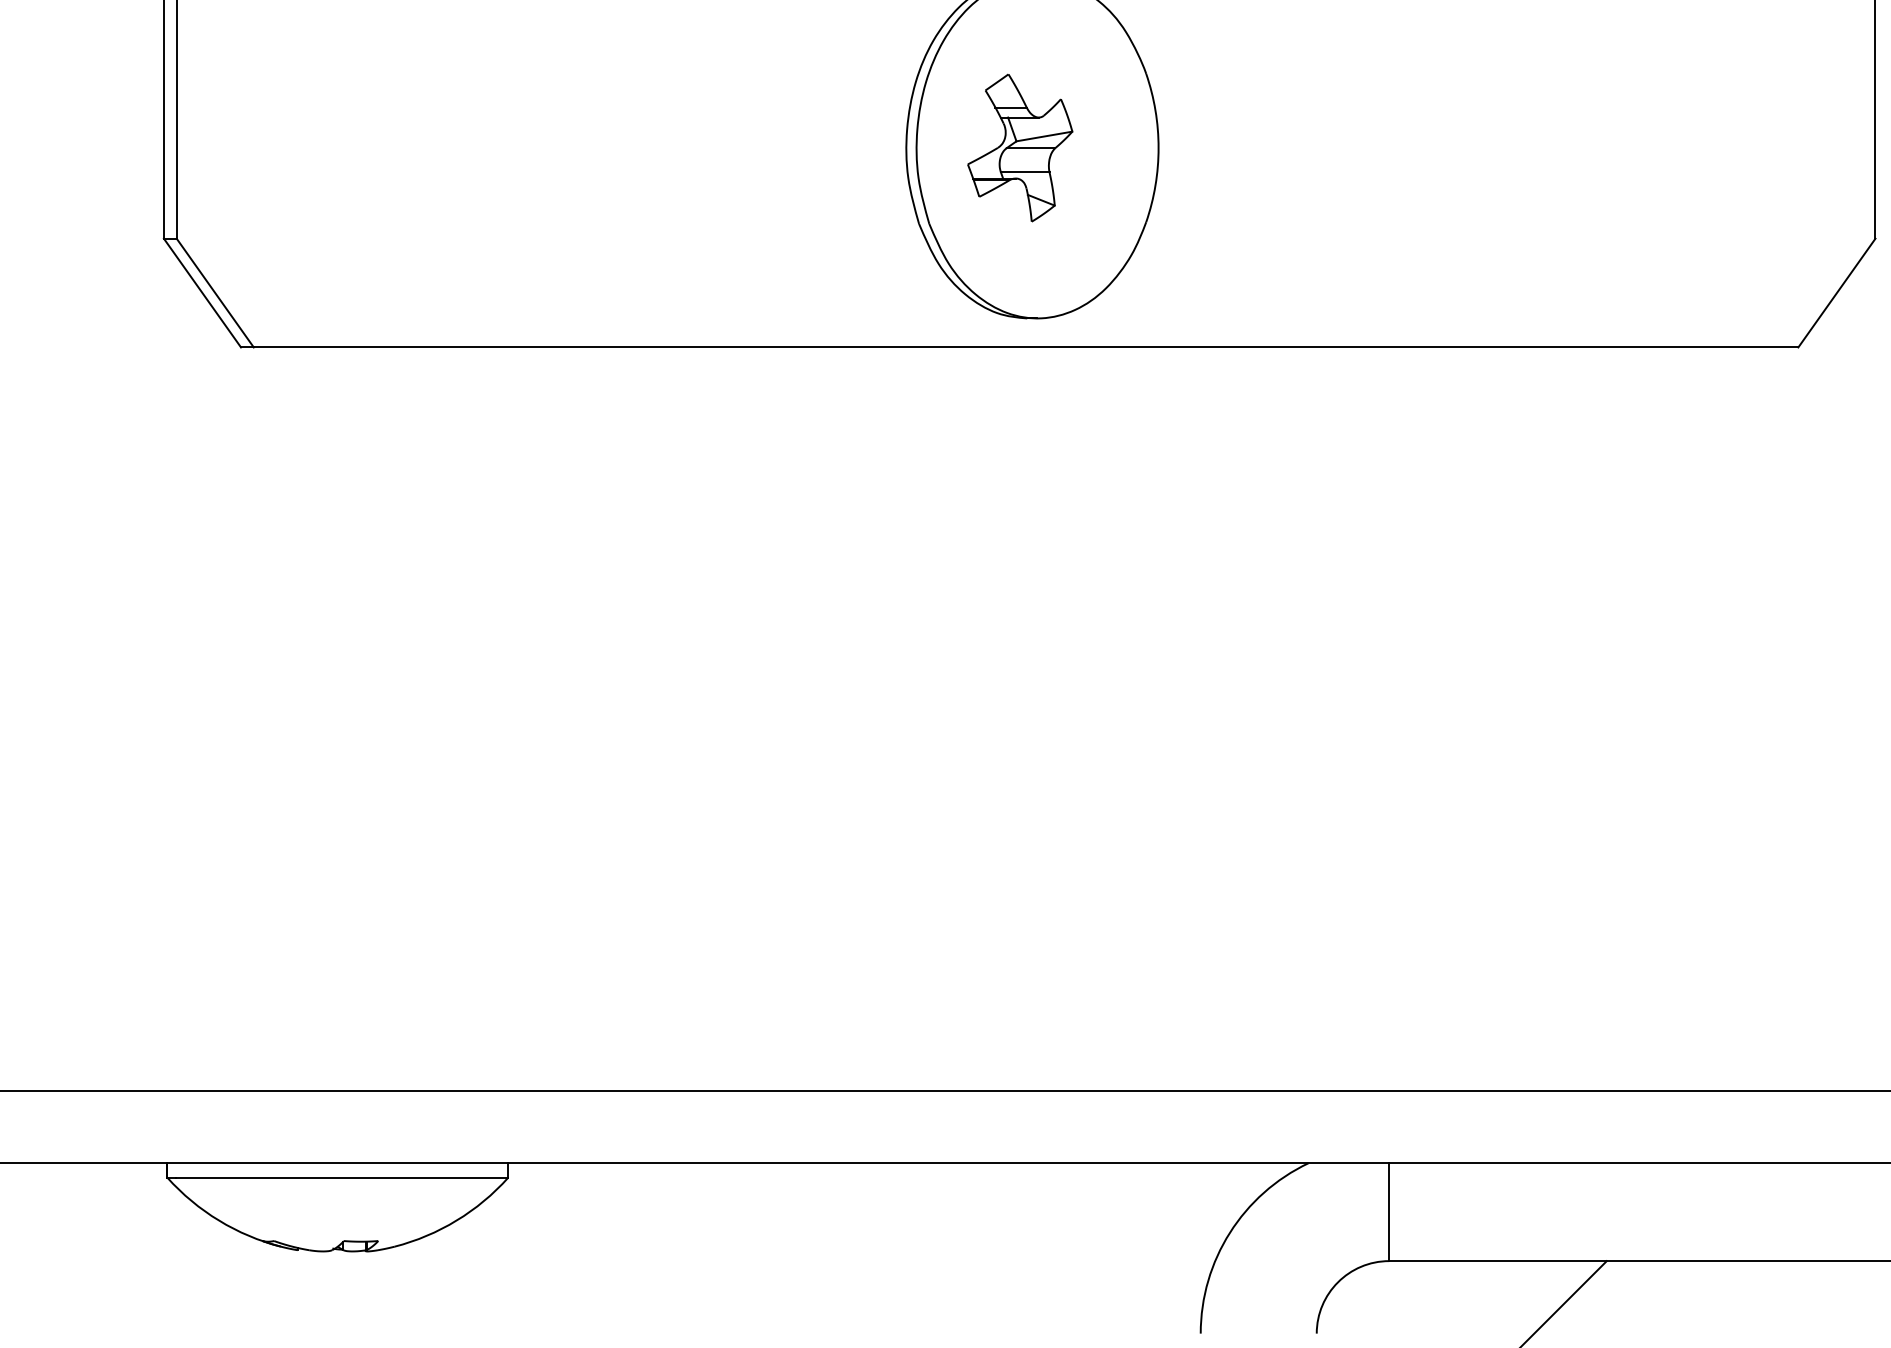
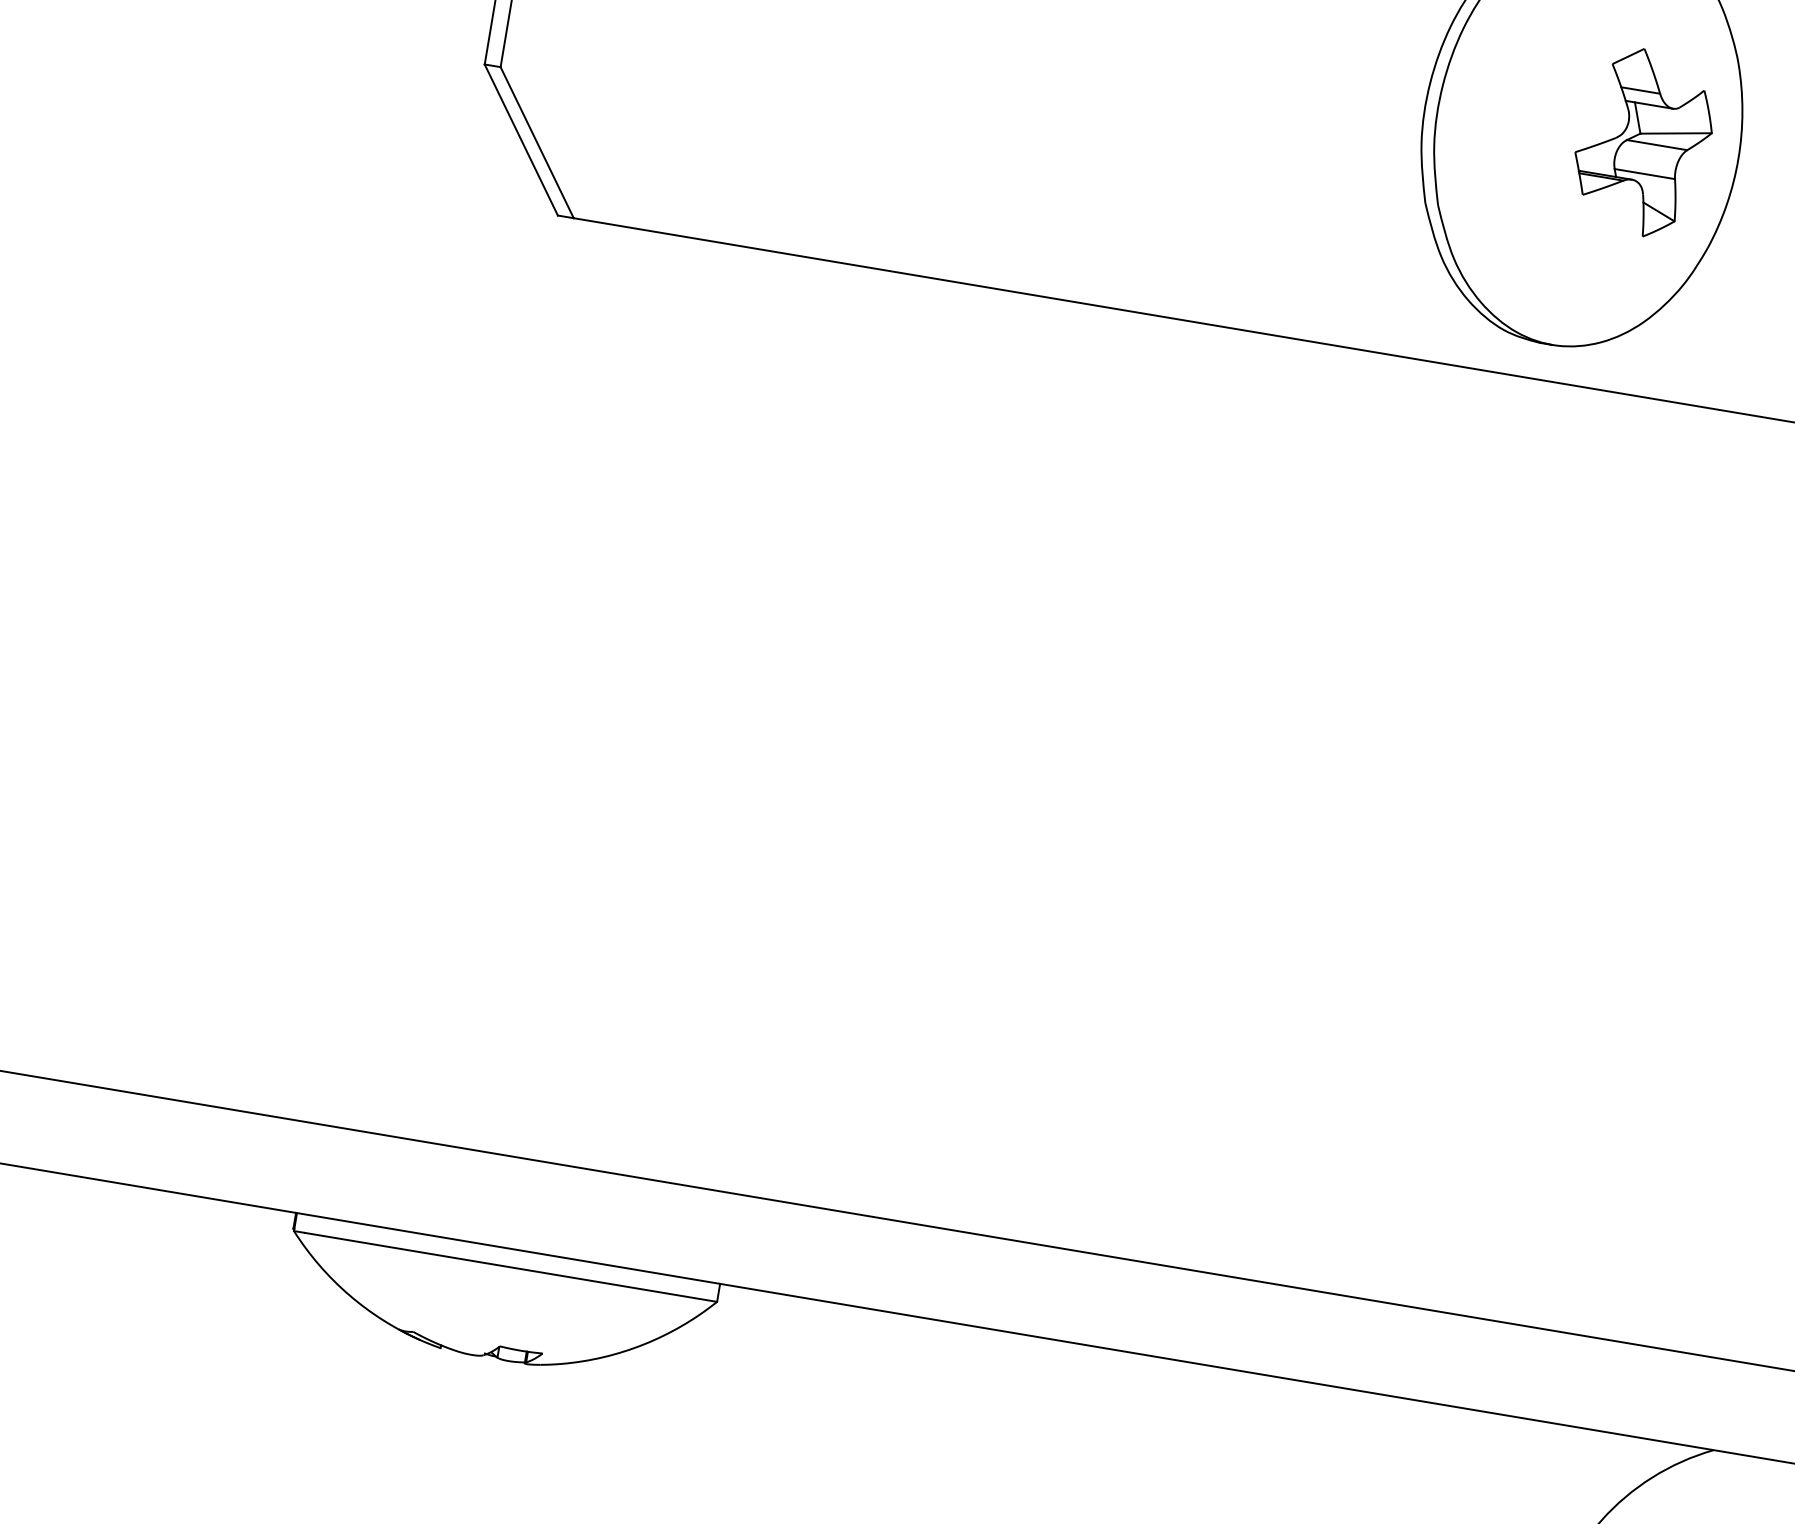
part: (1020, 147) -> (1644, 142), moved

